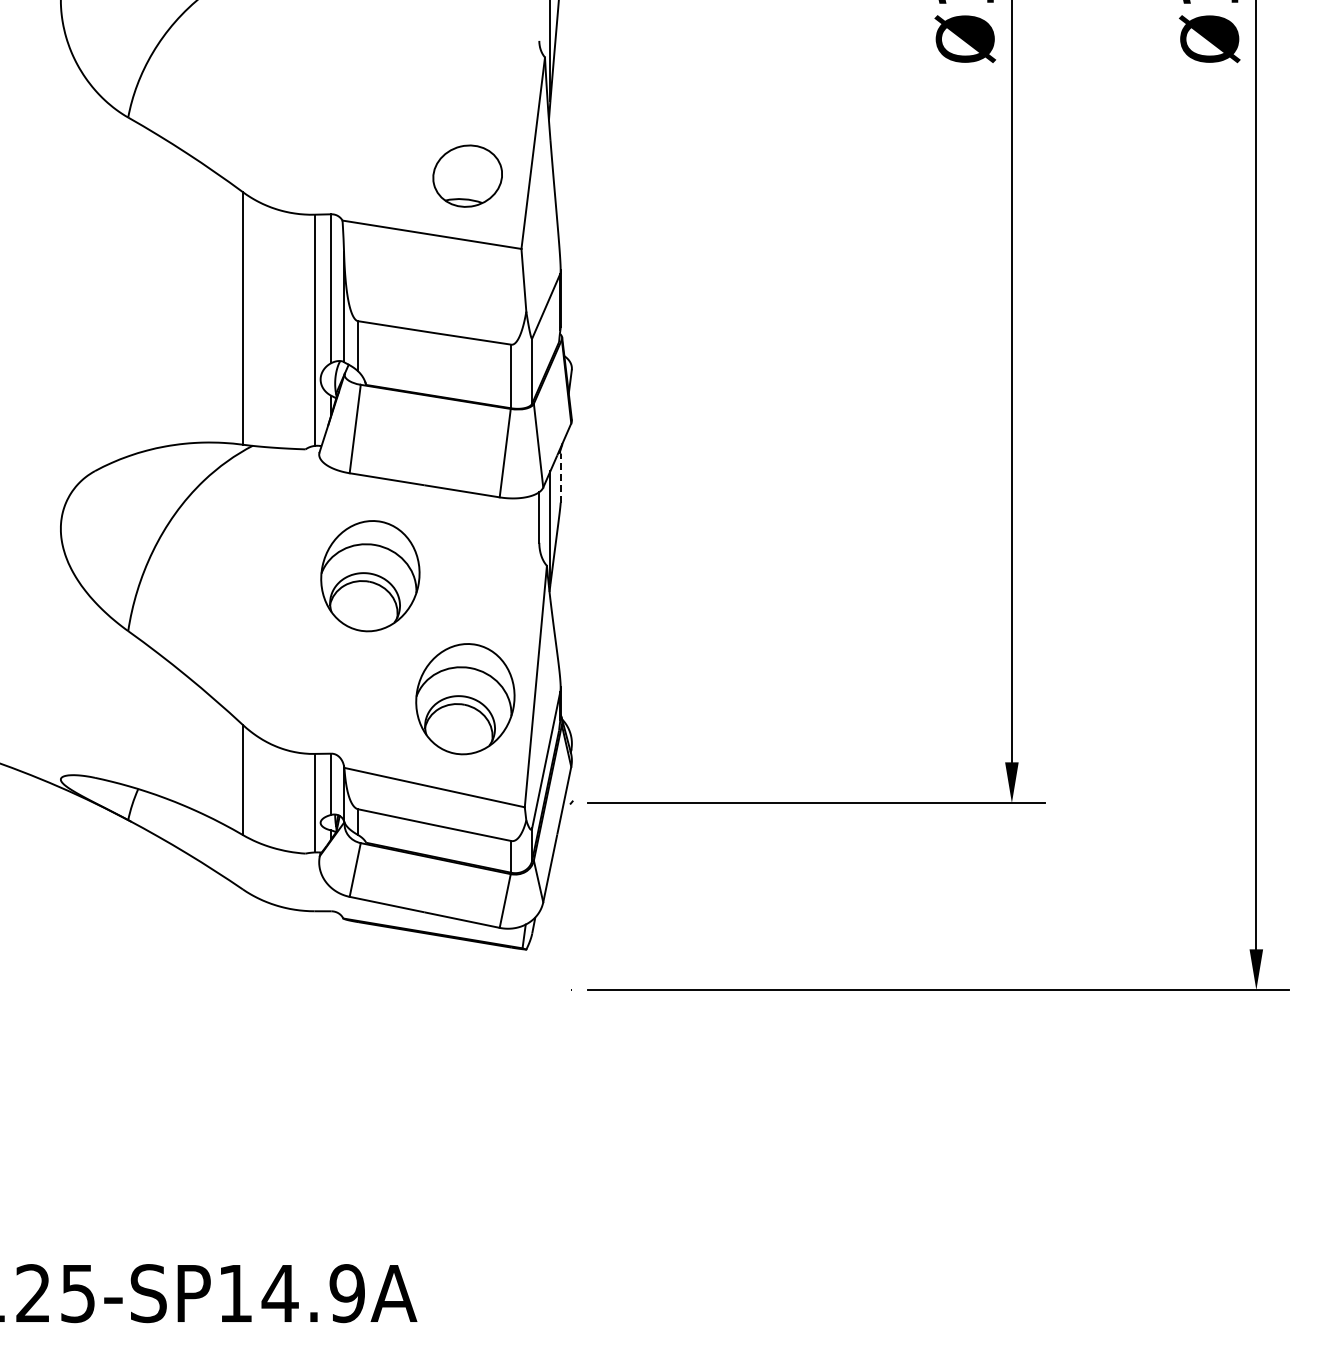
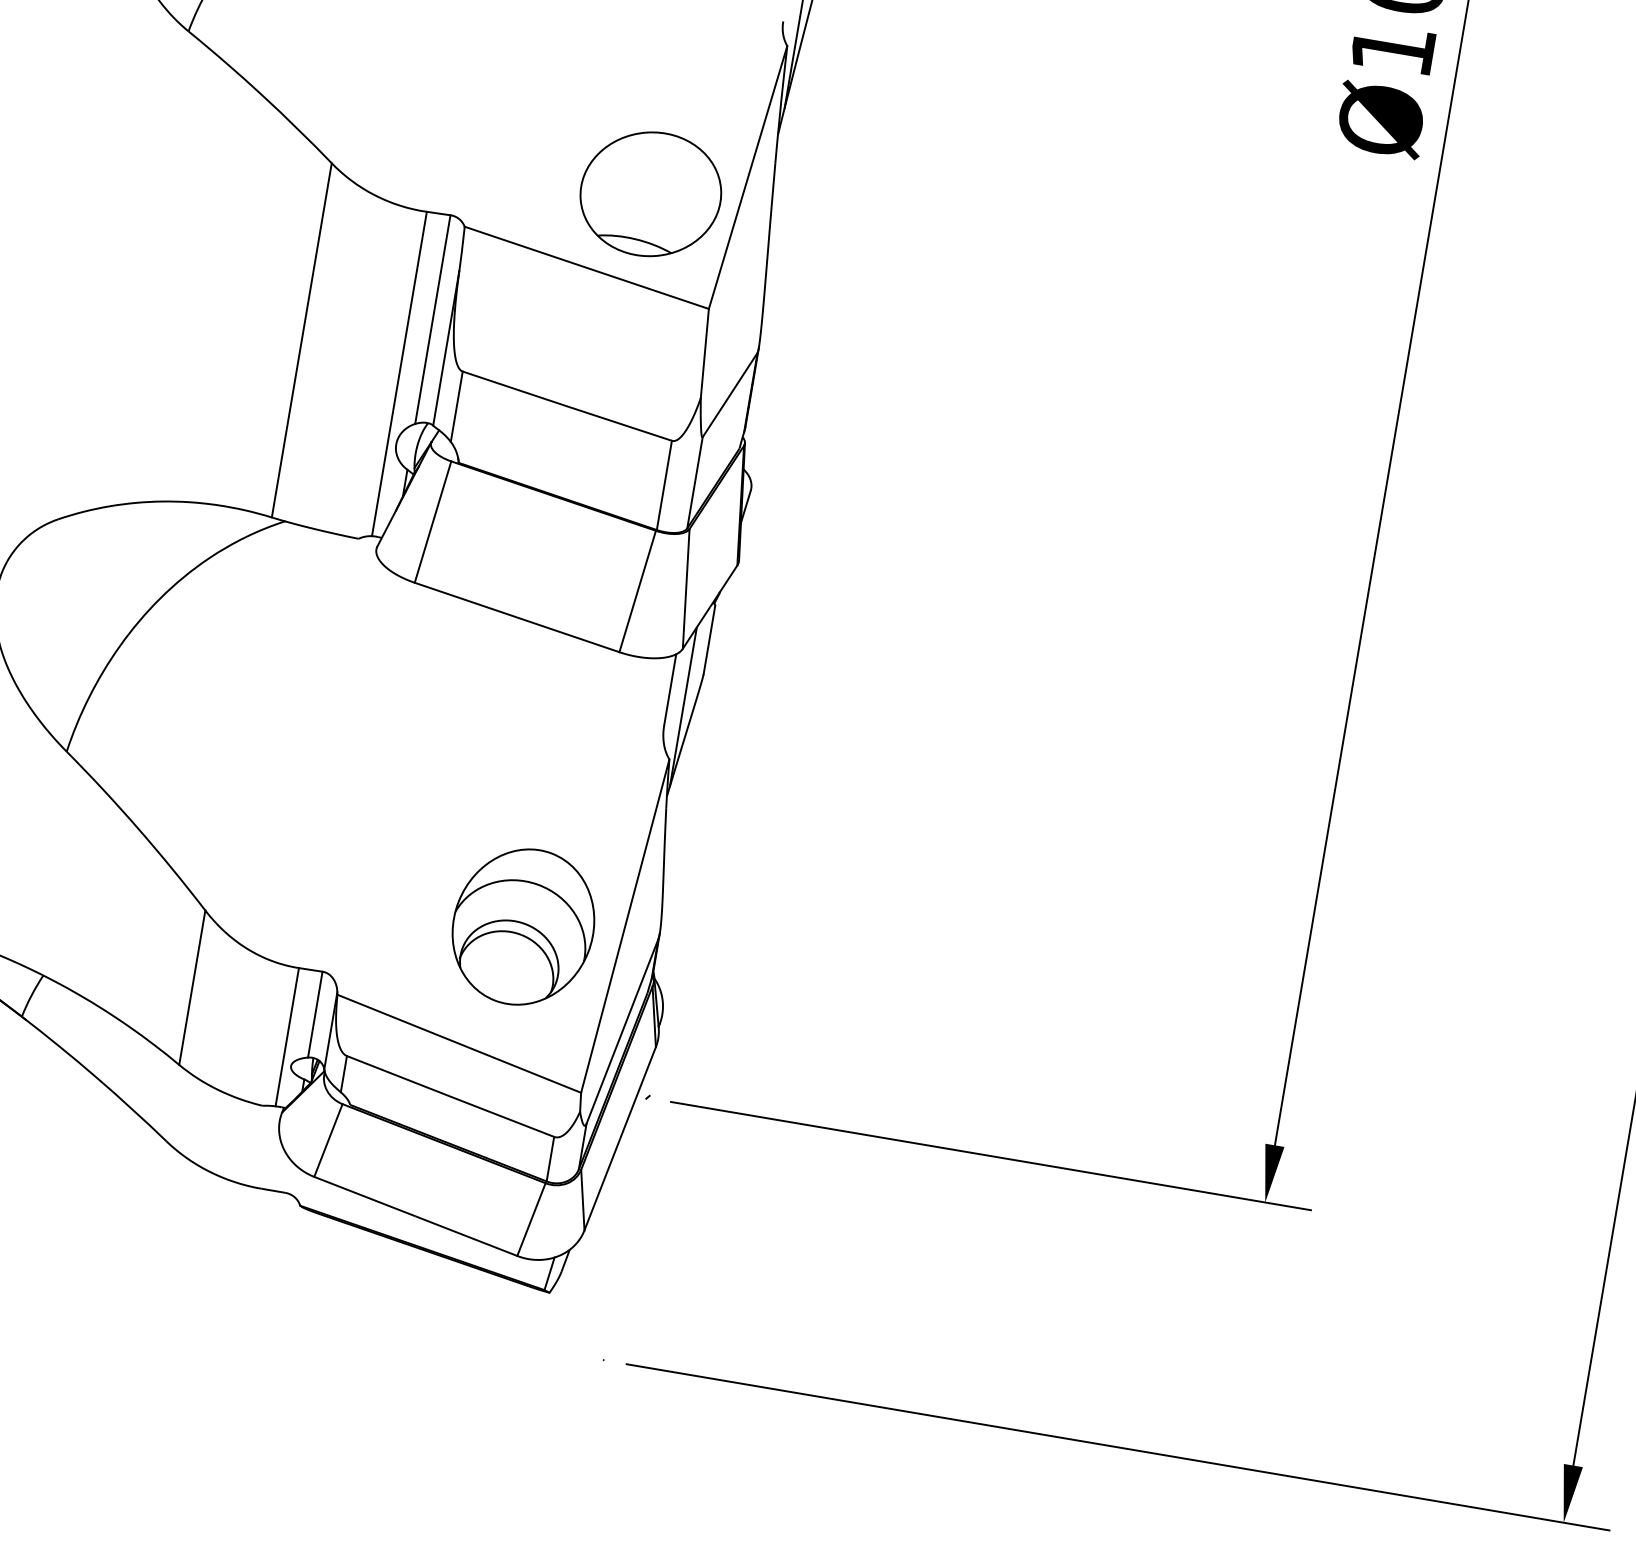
part: (467, 175) -> (650, 193), size x1.43
line: (560, 477) -> (709, 638), dashed -> solid
part: (370, 576) -> (419, 732), removed

